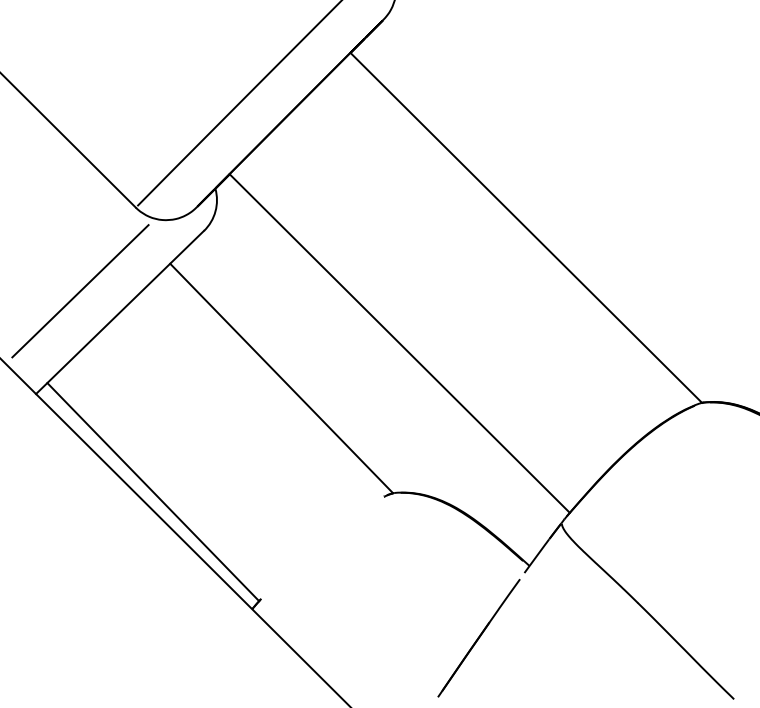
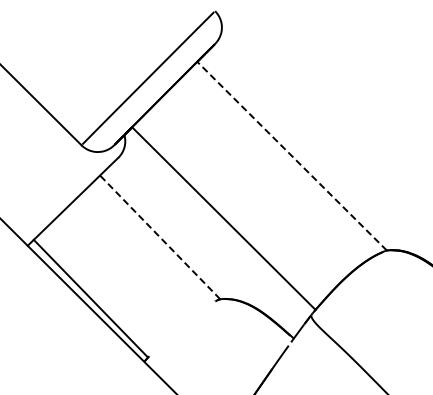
line: (527, 228) -> (292, 156), solid -> dashed
line: (80, 291) -> (51, 190), removed
line: (280, 378) -> (159, 237), solid -> dashed

